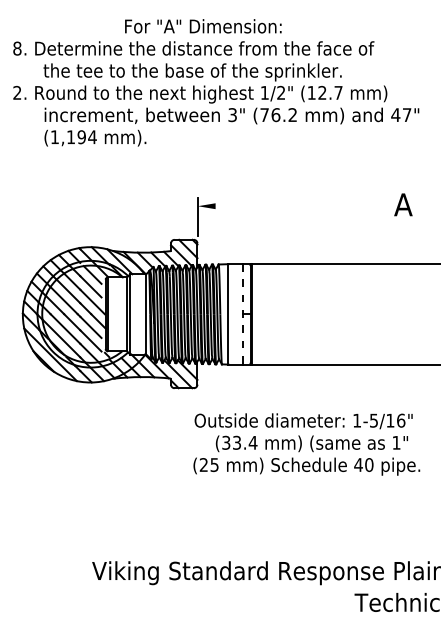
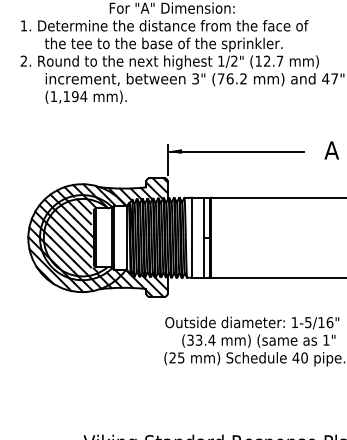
text: (17, 48) -> (24, 25), 8. -> 1.
line: (282, 206) -> (235, 151), added
line: (243, 314) -> (204, 237), dashed -> solid

